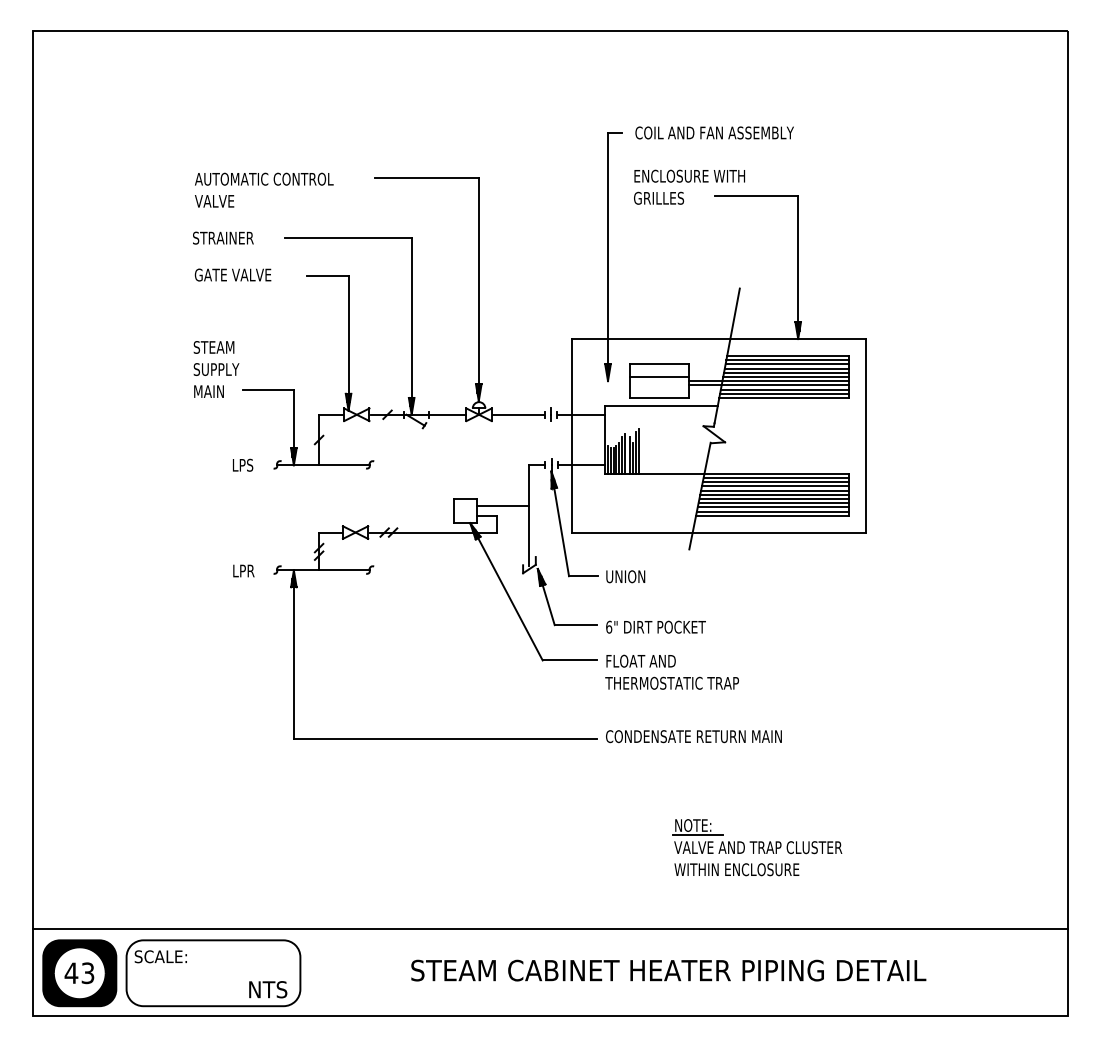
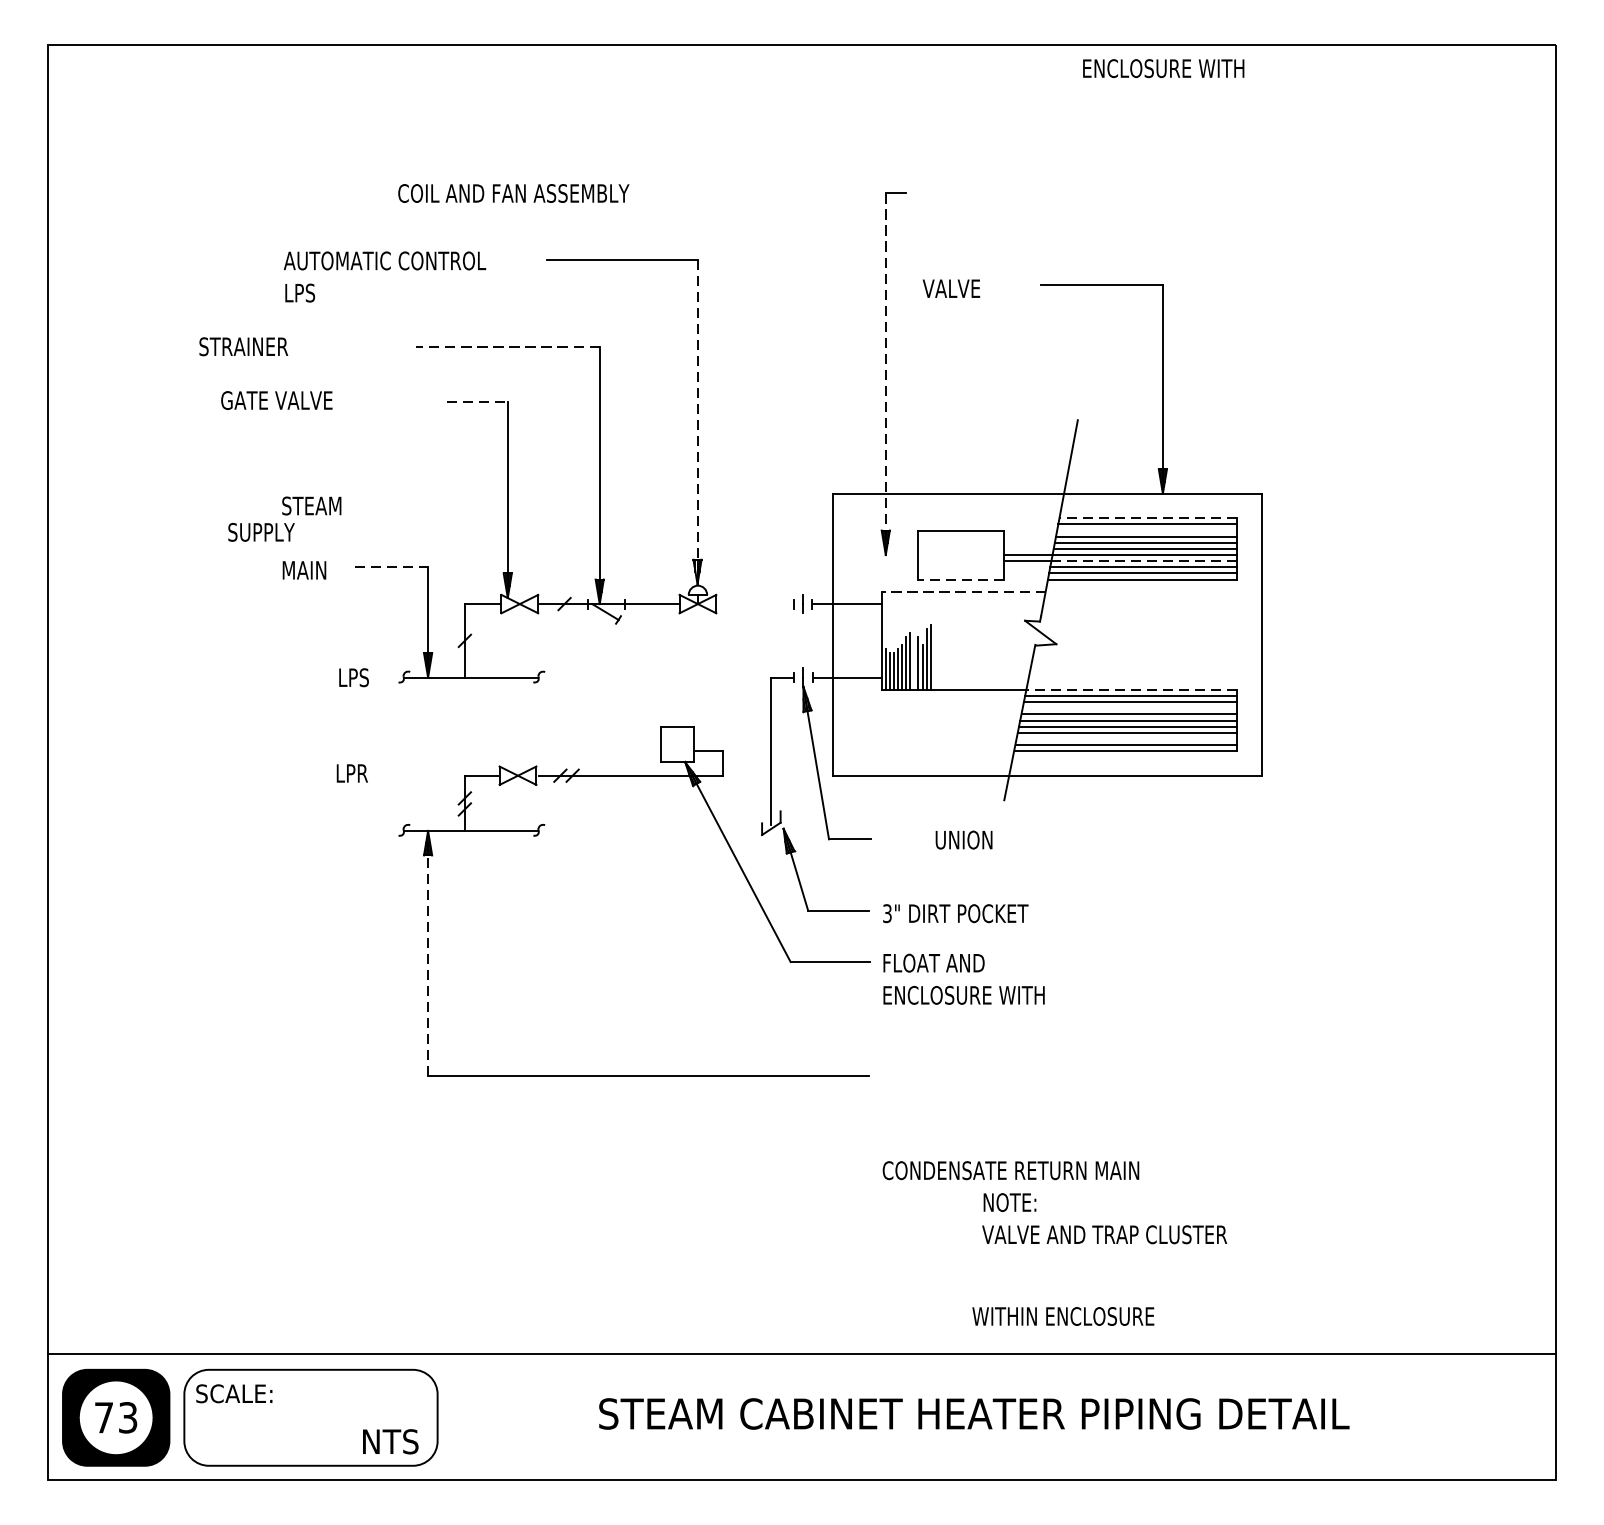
text: (714, 132) -> (513, 192), moved
text: (689, 175) -> (1163, 67), moved
text: (658, 197) -> (959, 287), GRILLES -> VALVE
text: (214, 200) -> (312, 291), VALVE -> LPS
text: (223, 237) -> (243, 345), moved
line: (348, 238) -> (507, 347), solid -> dashed
line: (608, 257) -> (886, 374), solid -> dashed
text: (232, 274) -> (276, 399), moved
line: (327, 275) -> (477, 401), solid -> dashed
line: (478, 290) -> (697, 423), solid -> dashed
line: (787, 355) -> (1147, 517), solid -> dashed
line: (787, 364) -> (1147, 530), removed
text: (216, 369) -> (261, 532), moved
line: (659, 376) -> (960, 548), removed
line: (785, 385) -> (1144, 561), solid -> dashed
line: (269, 389) -> (392, 567), solid -> dashed
line: (659, 397) -> (960, 578), solid -> dashed
line: (661, 406) -> (963, 592), solid -> dashed
line: (517, 414) -> (753, 603), removed
line: (776, 473) -> (1131, 689), solid -> dashed
line: (775, 486) -> (1129, 708), removed
line: (502, 506) -> (732, 737), removed
line: (773, 507) -> (1126, 739), removed
text: (243, 570) -> (351, 772), moved
text: (625, 576) -> (963, 839), moved
text: (609, 626) -> (887, 912), 6" -> 3"
line: (293, 654) -> (427, 953), solid -> dashed
text: (671, 682) -> (978, 994), THERMOSTATIC TRAP -> ENCLOSURE WITH
text: (693, 736) -> (1010, 1170), moved
line: (697, 834) -> (1016, 1215), removed
text: (736, 869) -> (1062, 1316), moved
text: (71, 972) -> (104, 1416), 43 -> 73

